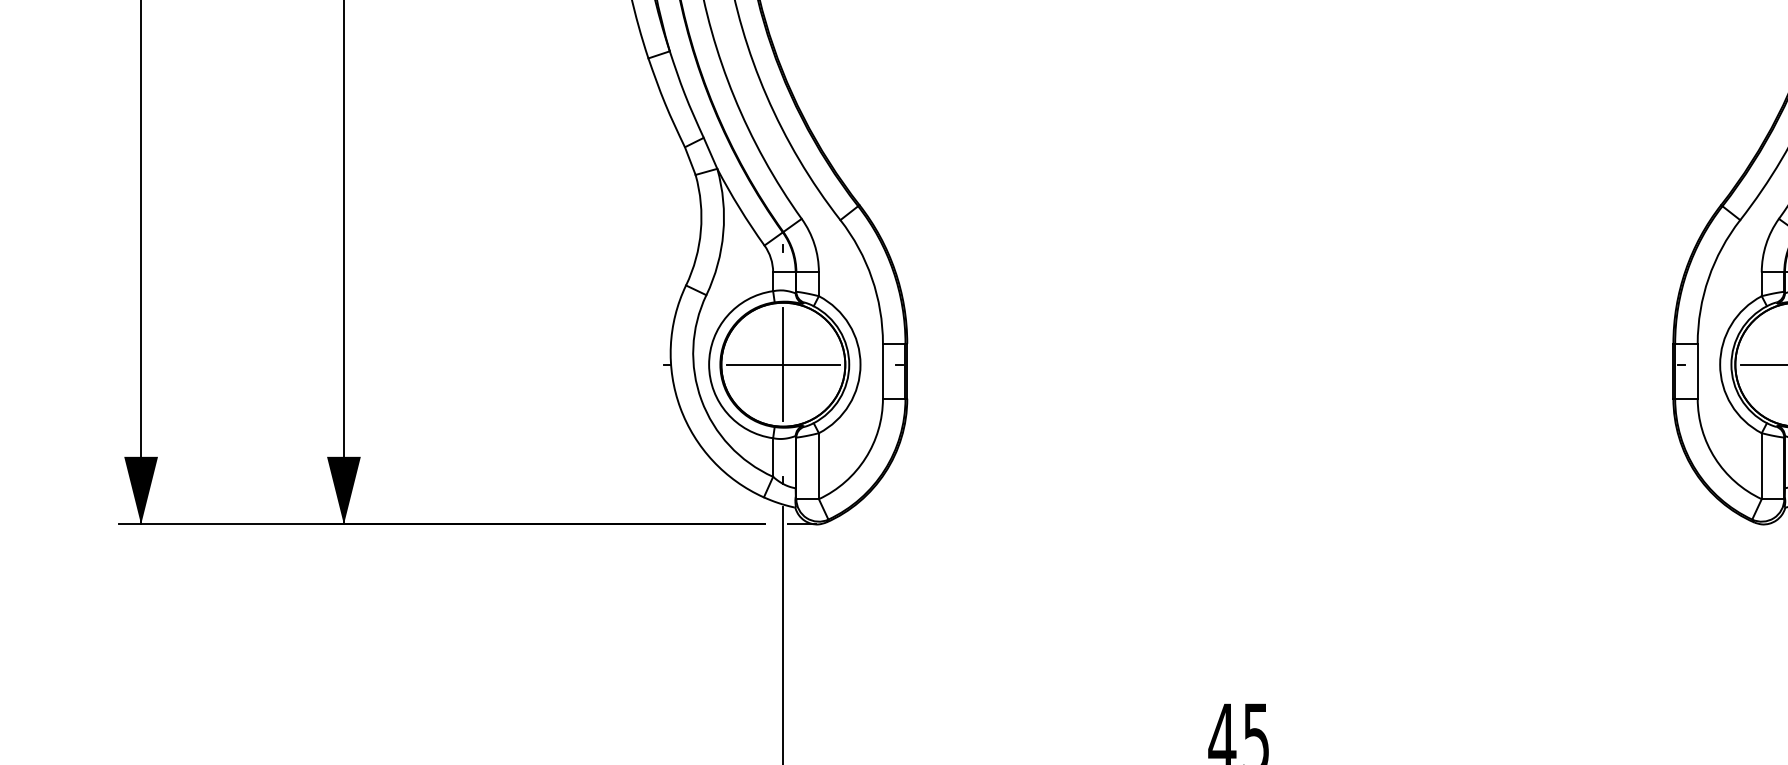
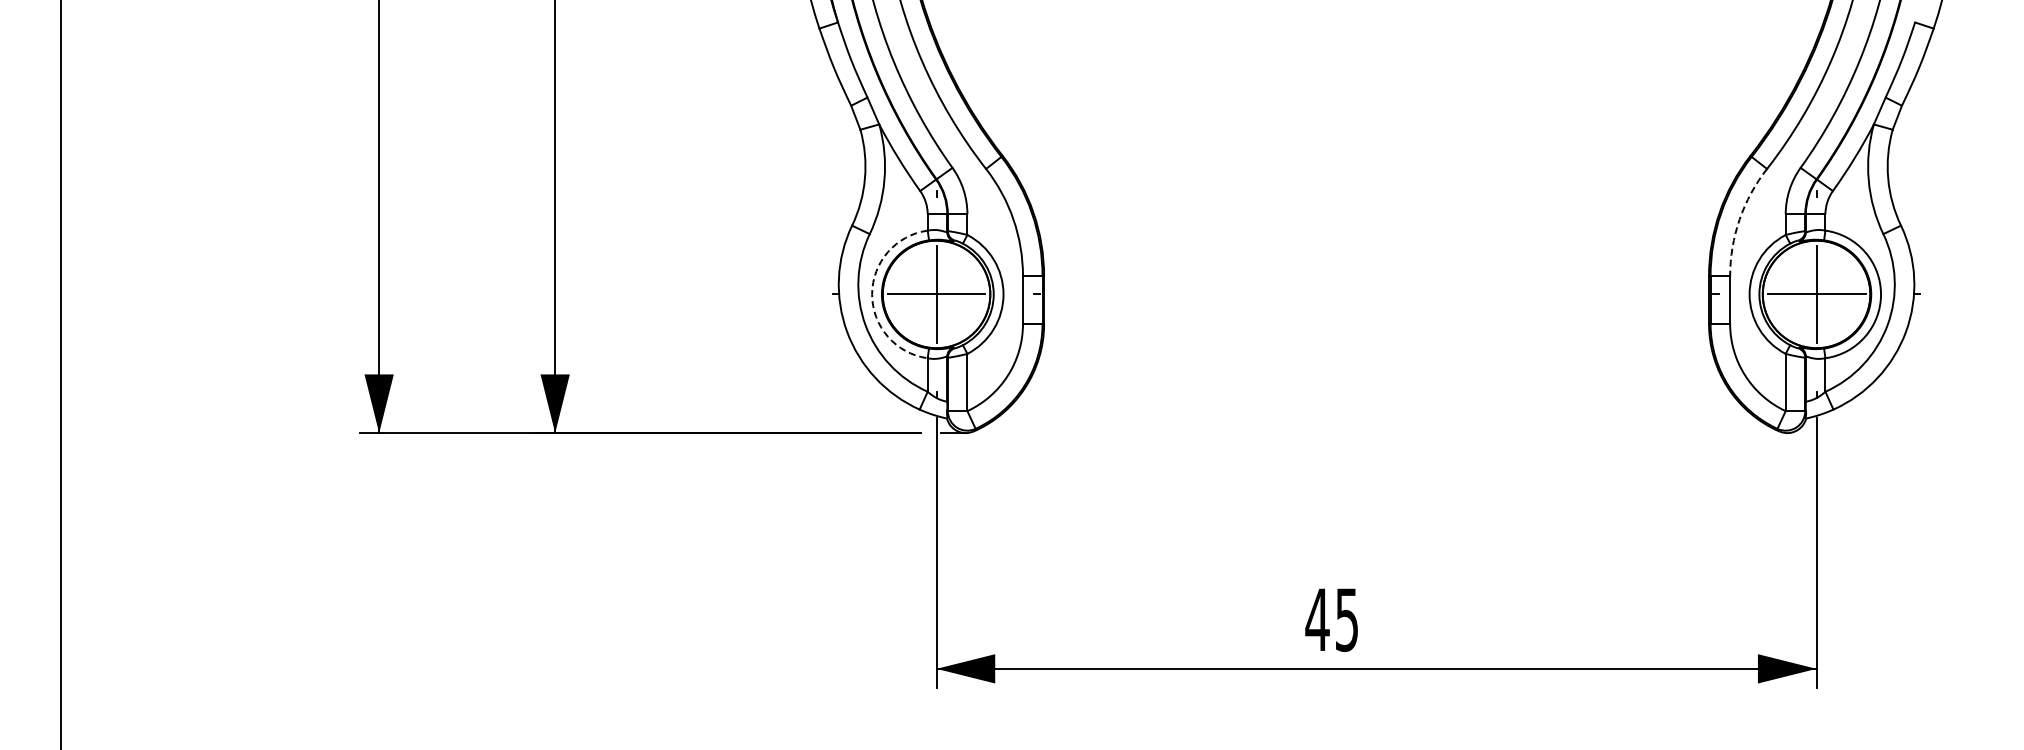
arc: (1708, 278) -> (1739, 219), solid -> dashed
arc: (709, 364) -> (872, 294), solid -> dashed

